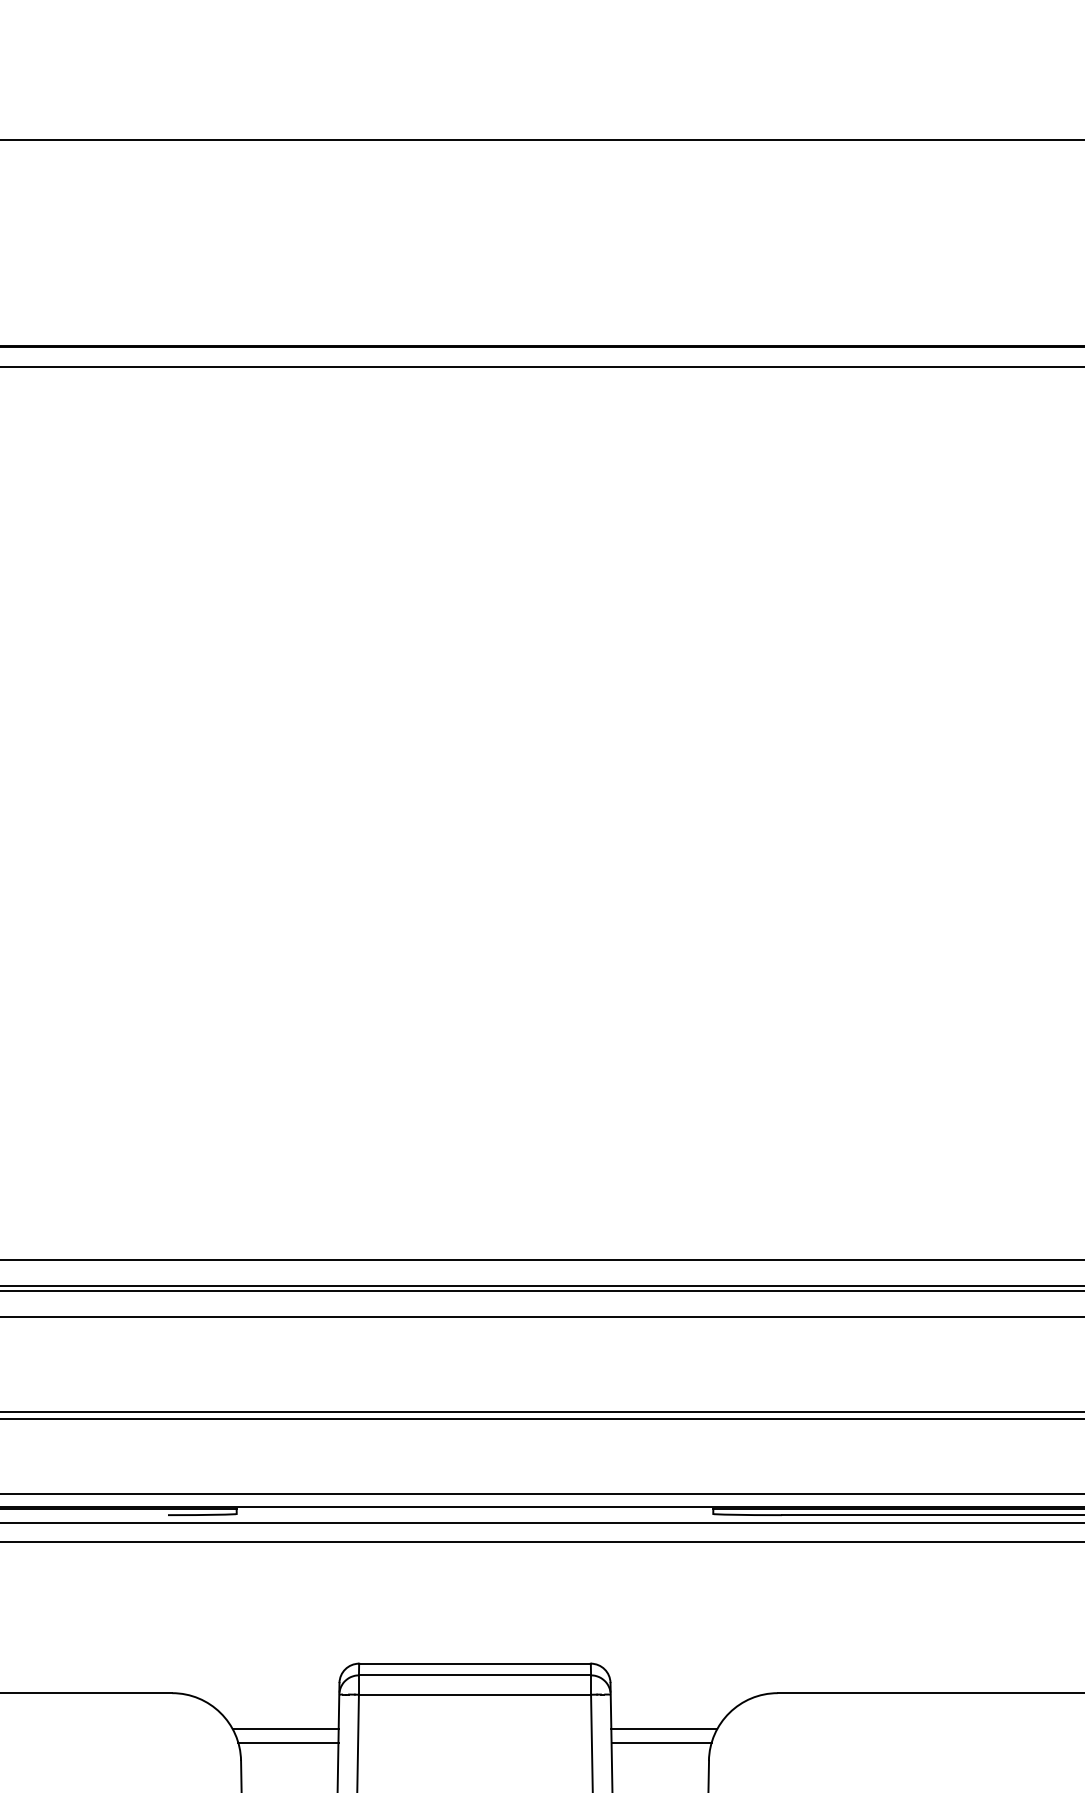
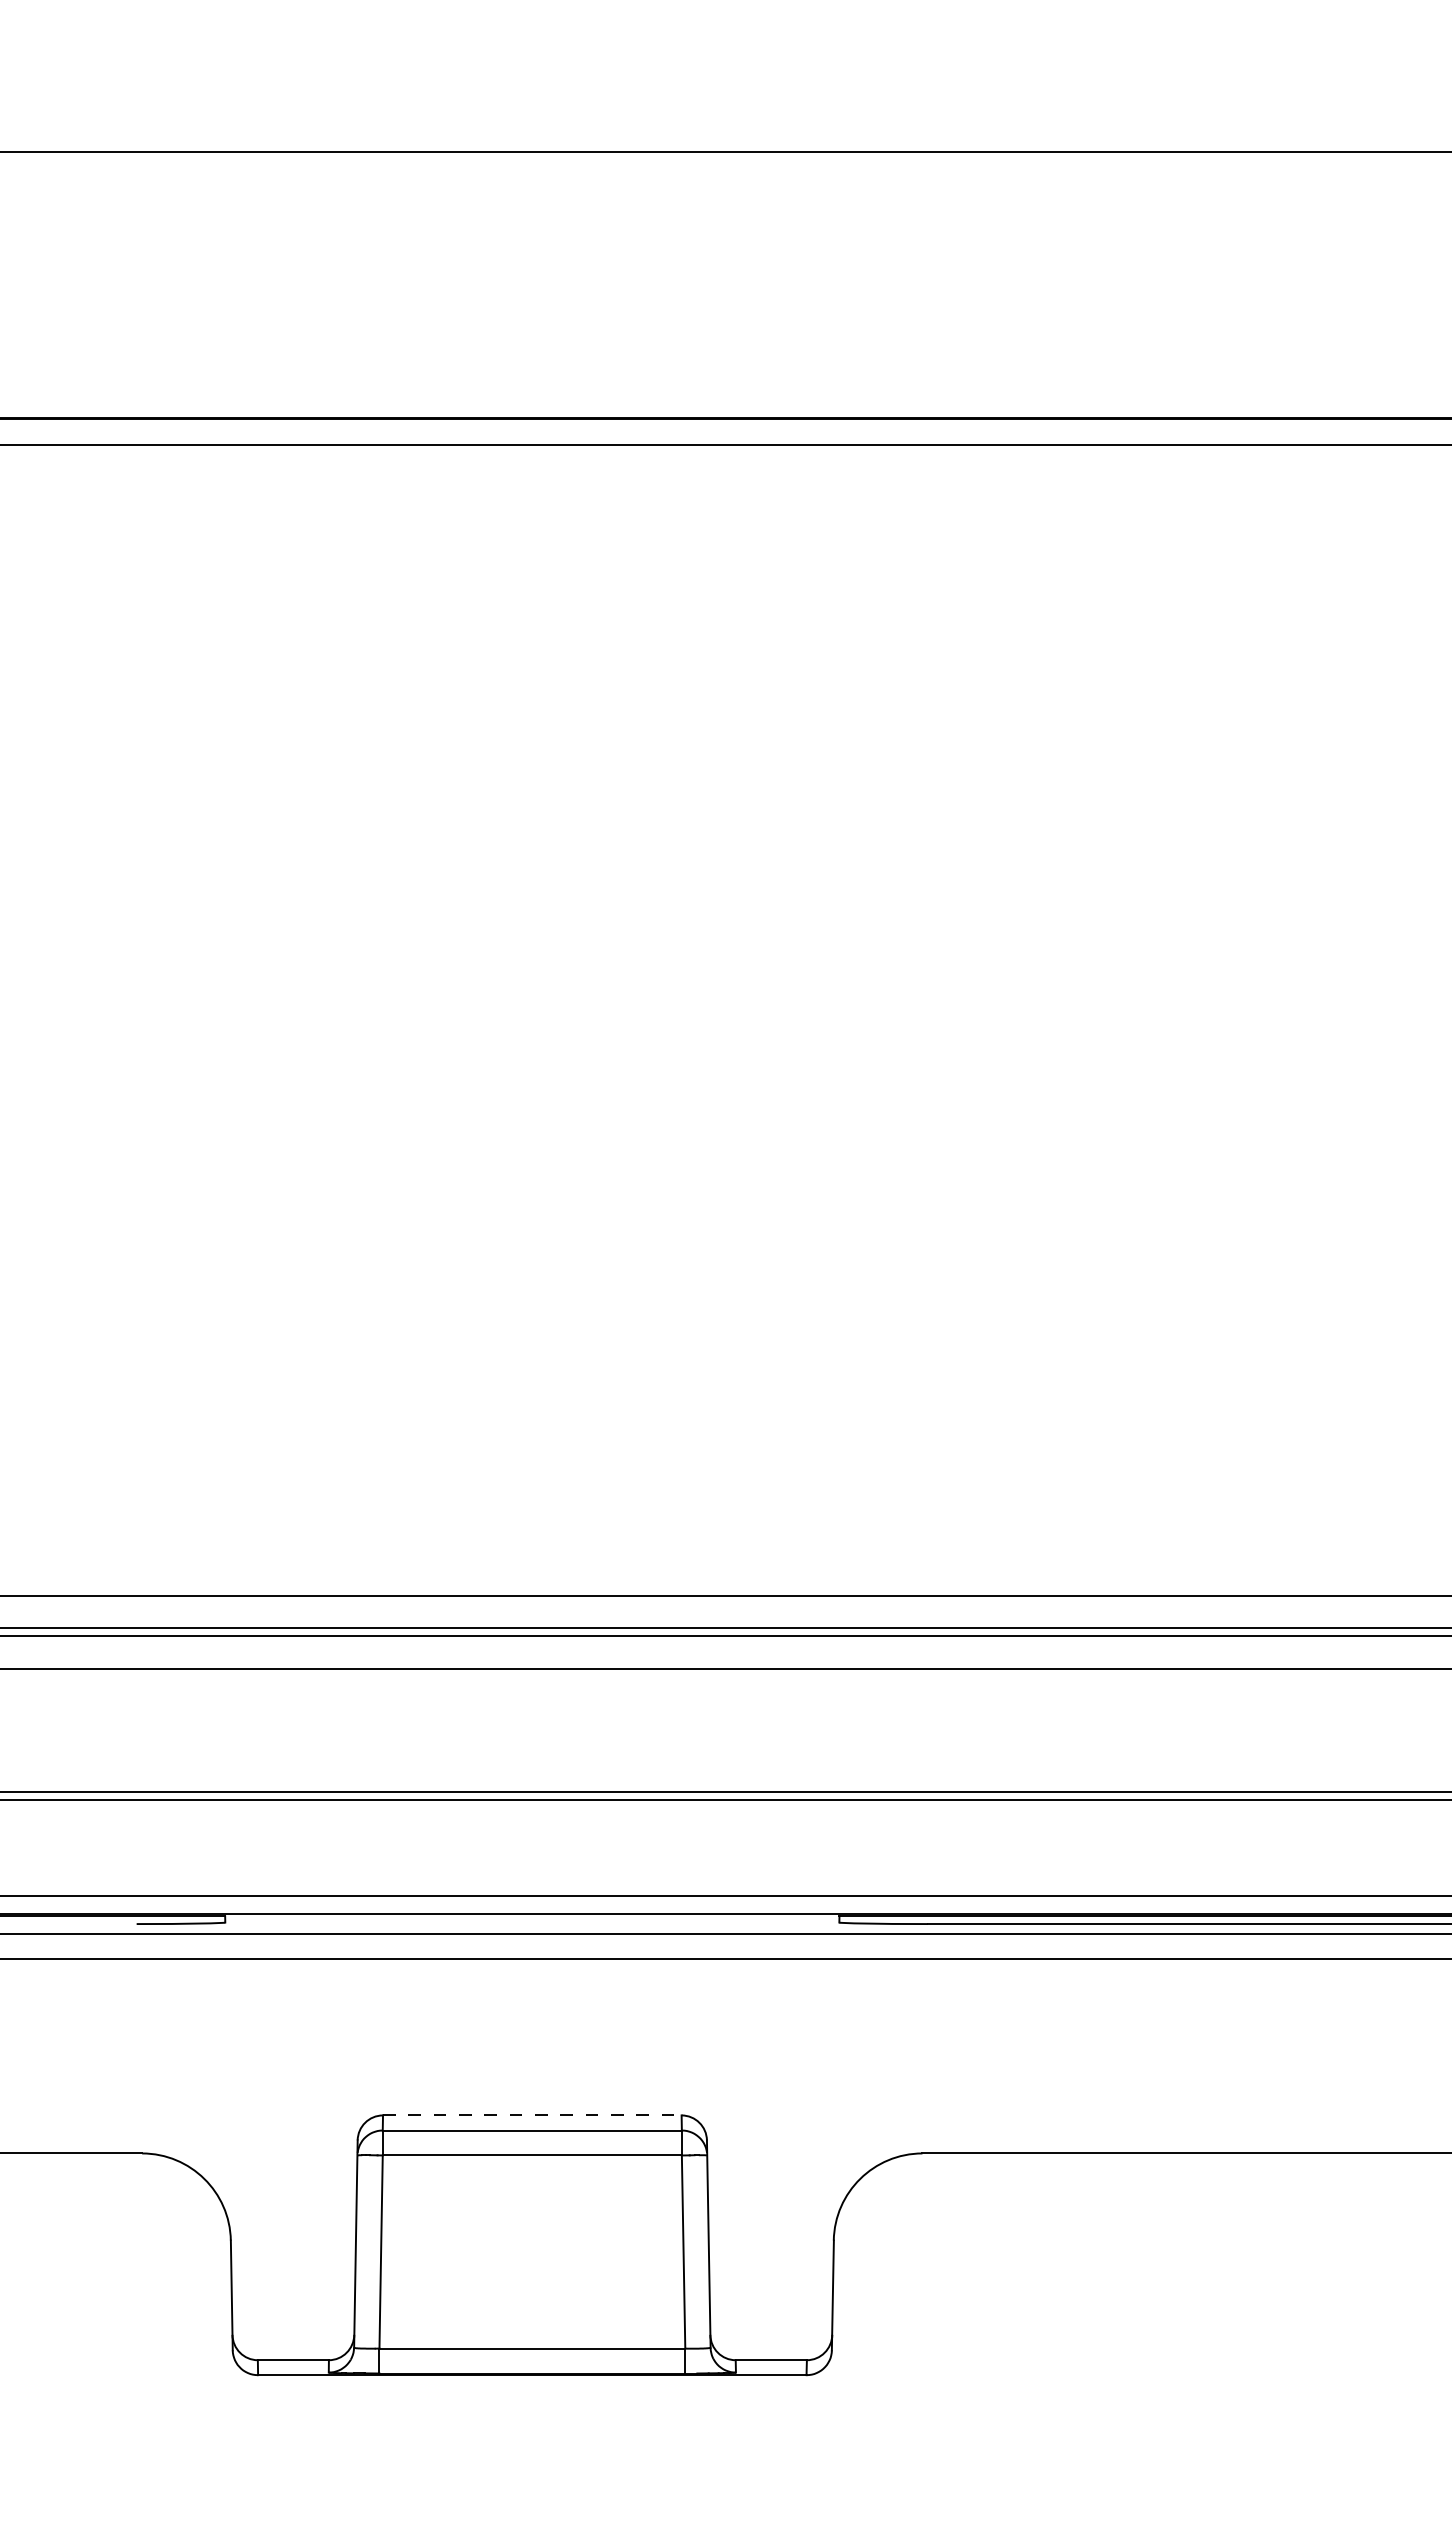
line: (475, 1663) -> (532, 2115), solid -> dashed
line: (285, 1728) -> (288, 2199), removed
line: (663, 1728) -> (775, 2199), removed
line: (288, 1742) -> (291, 2217), removed
line: (661, 1742) -> (772, 2217), removed

